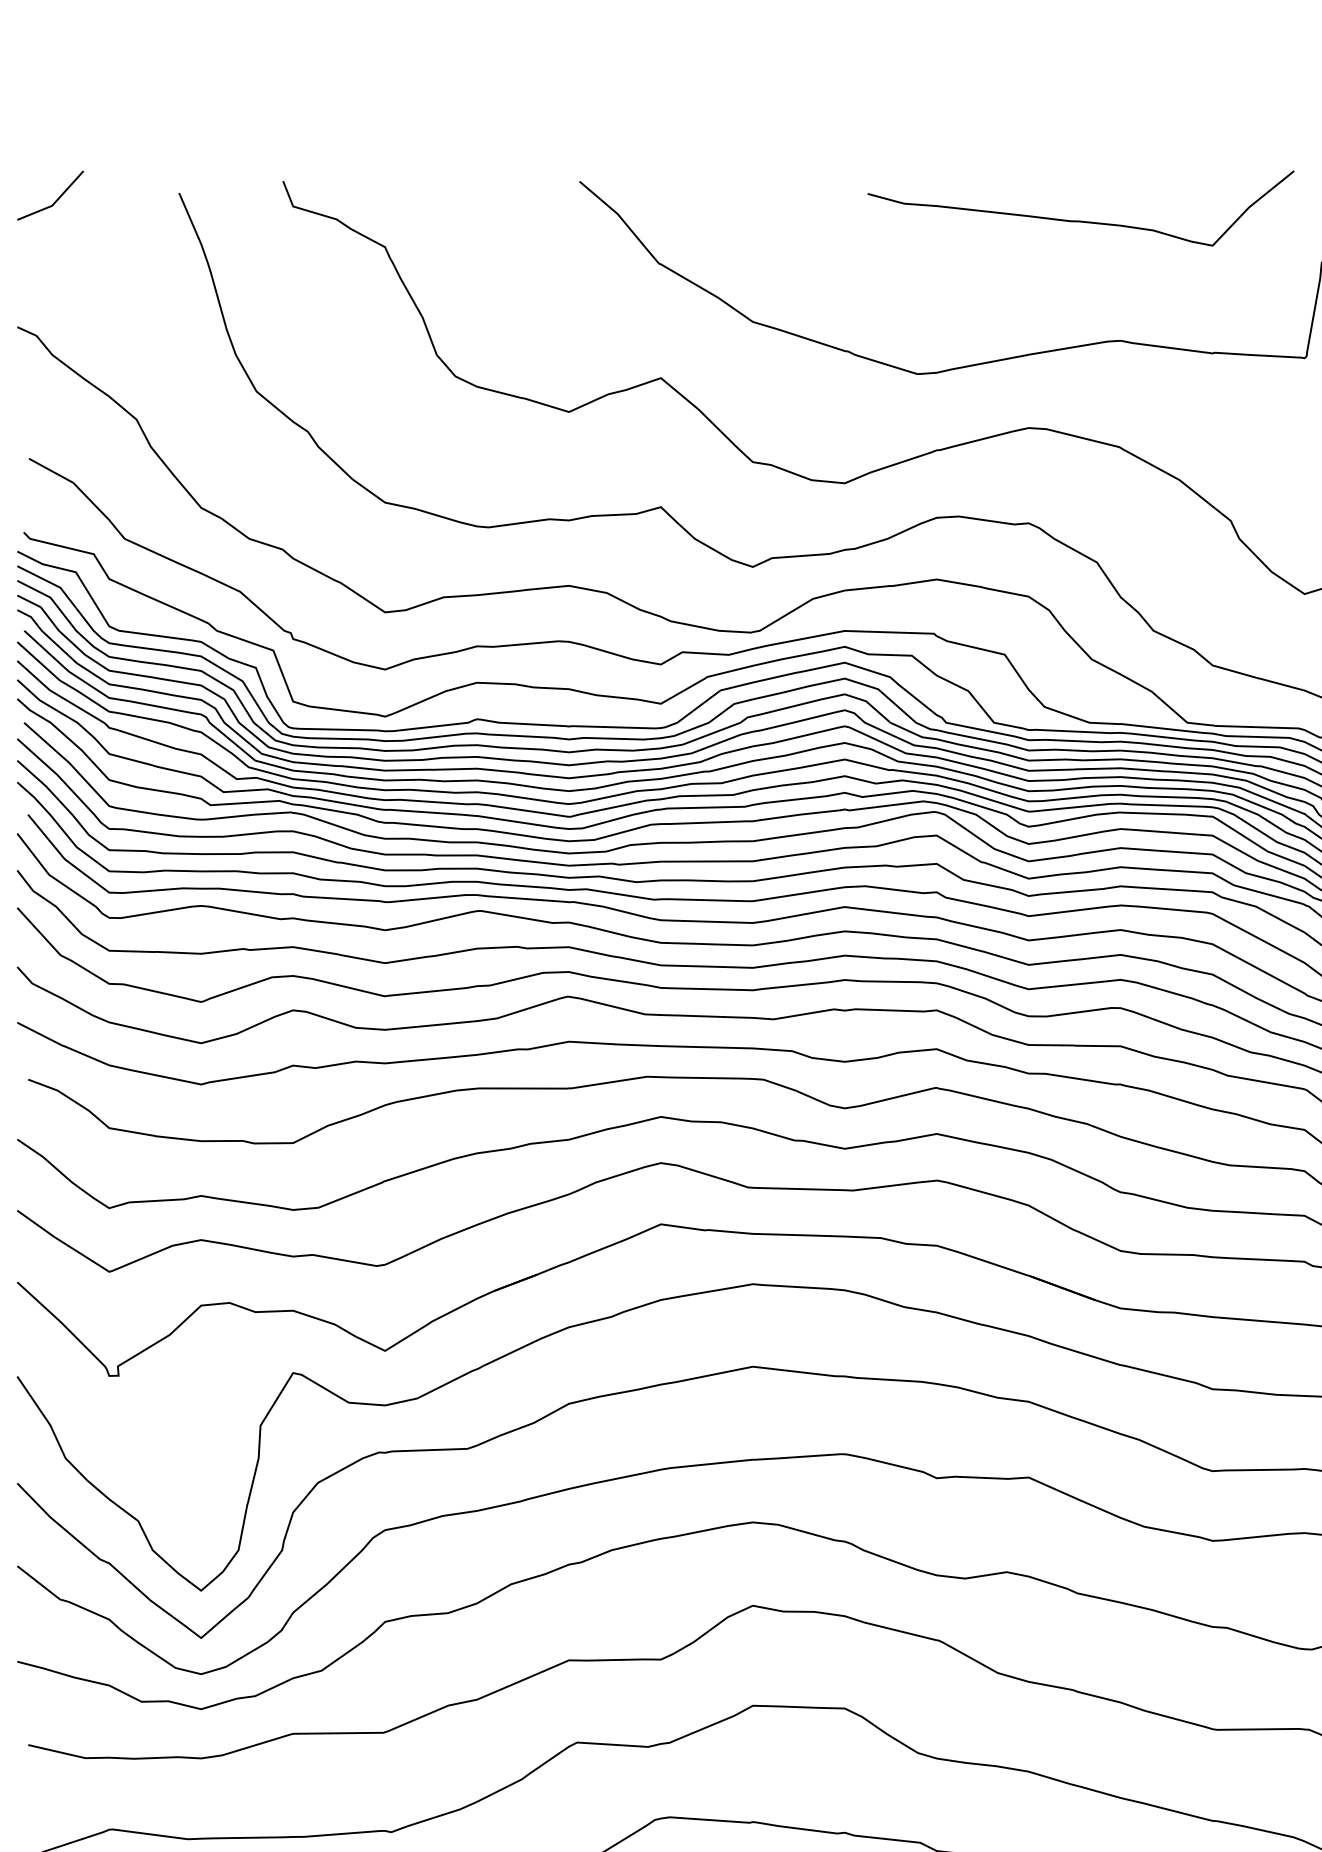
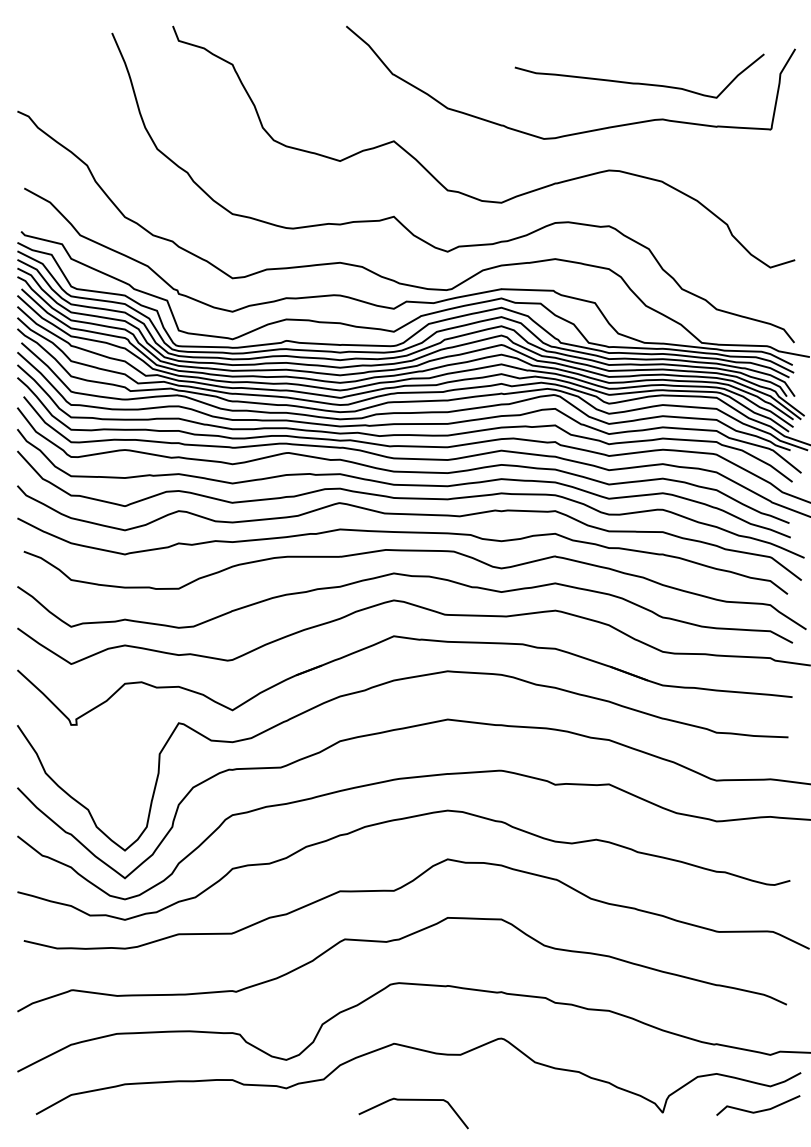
line: (55, 200) -> (39, 37), removed
curve: (1080, 219) -> (639, 82), moved

